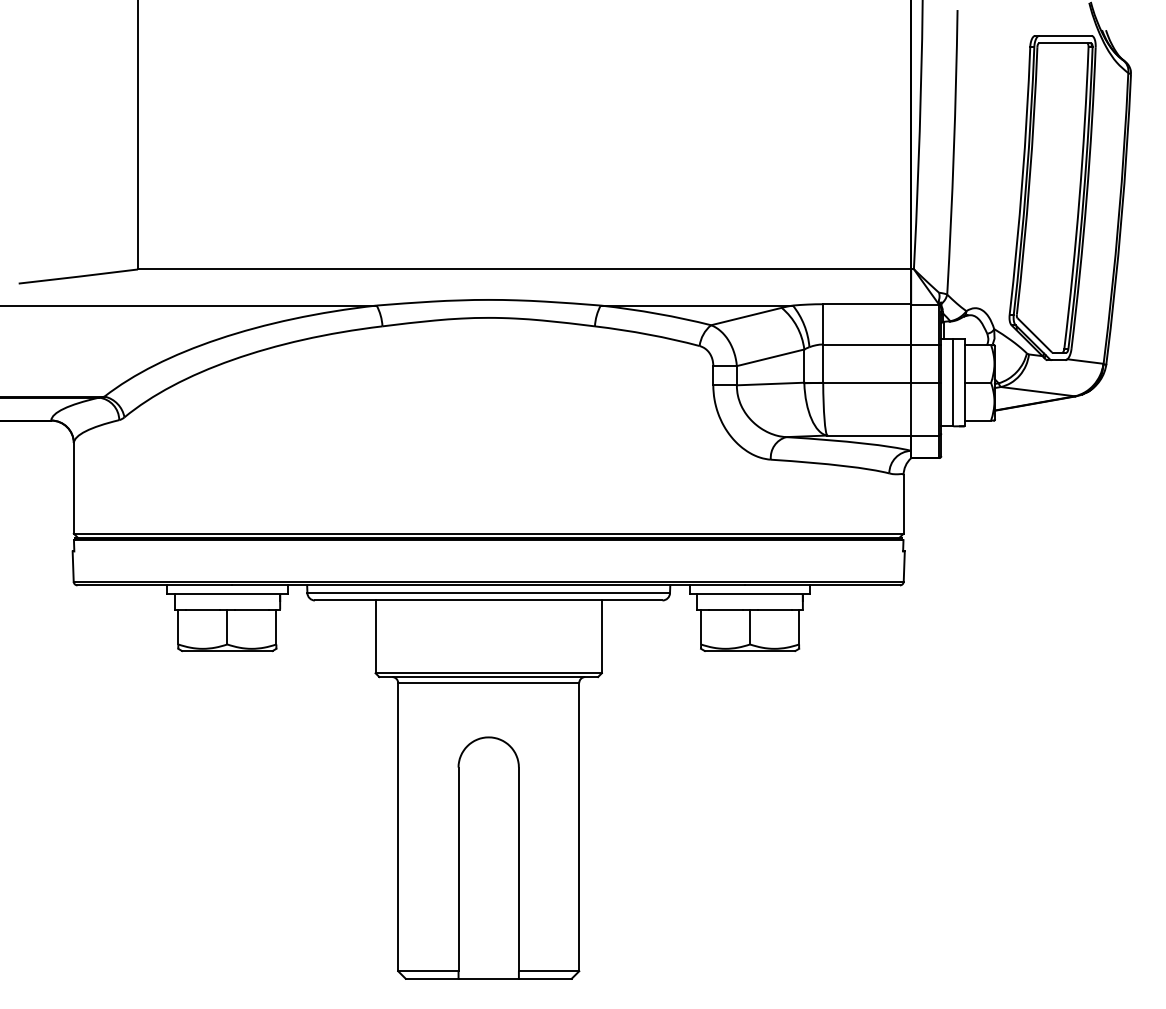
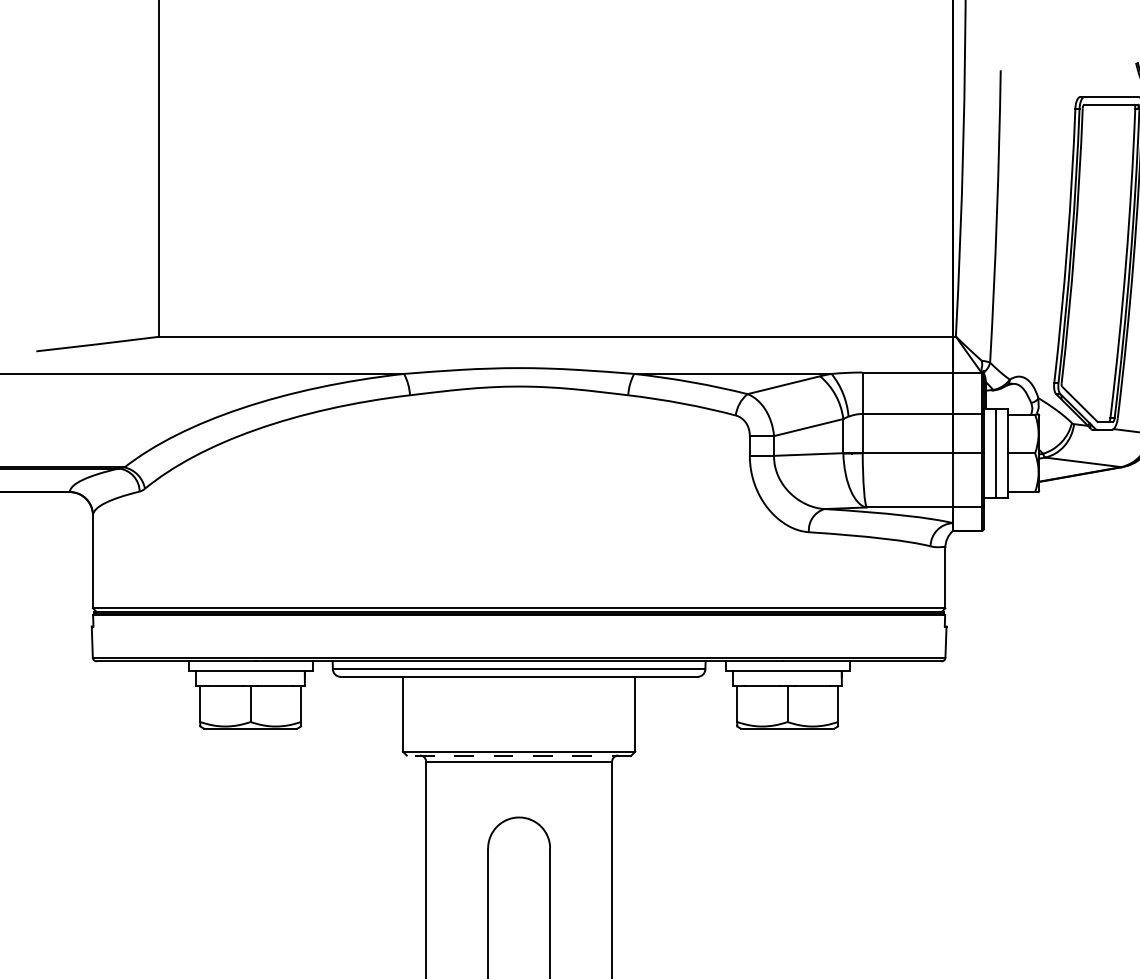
line: (488, 677) -> (518, 755), solid -> dashed

